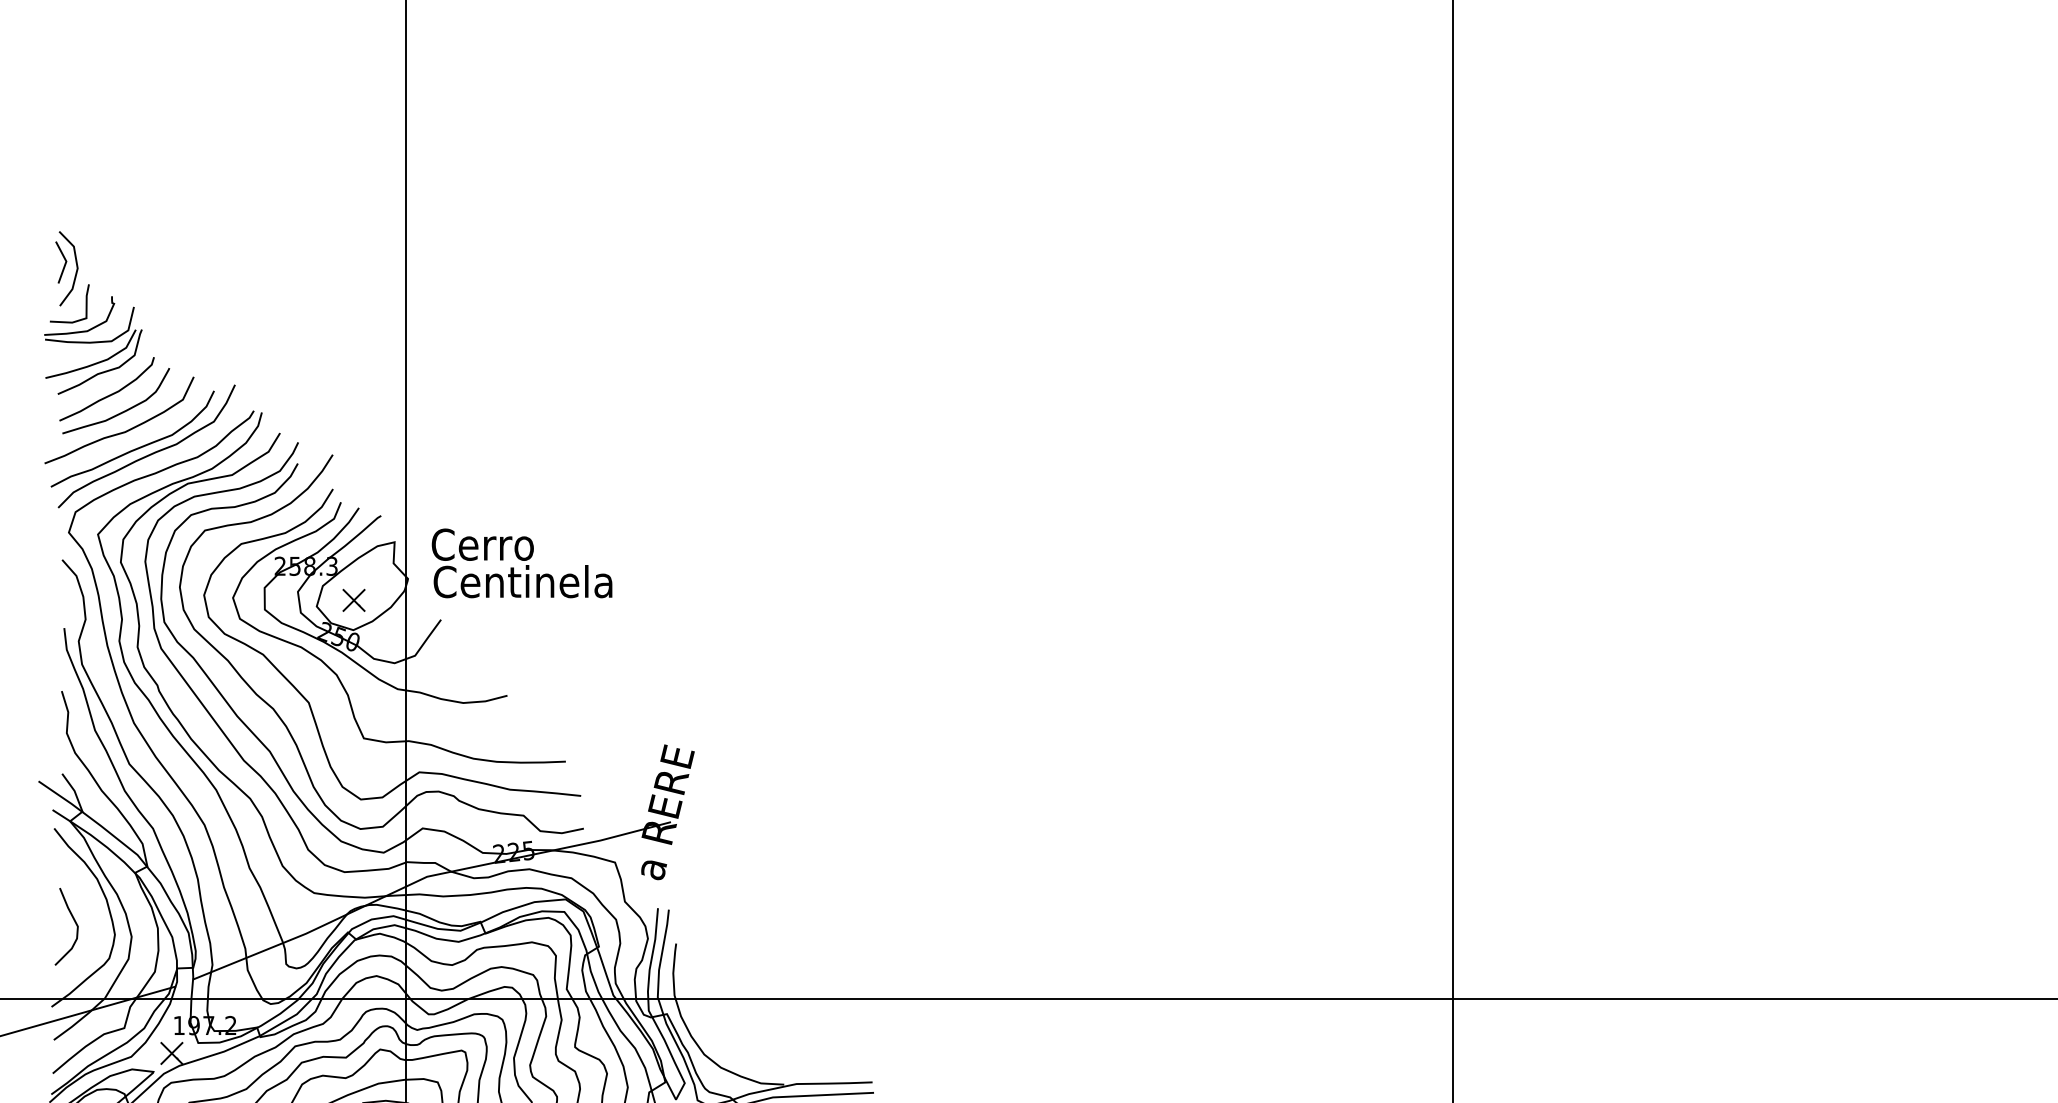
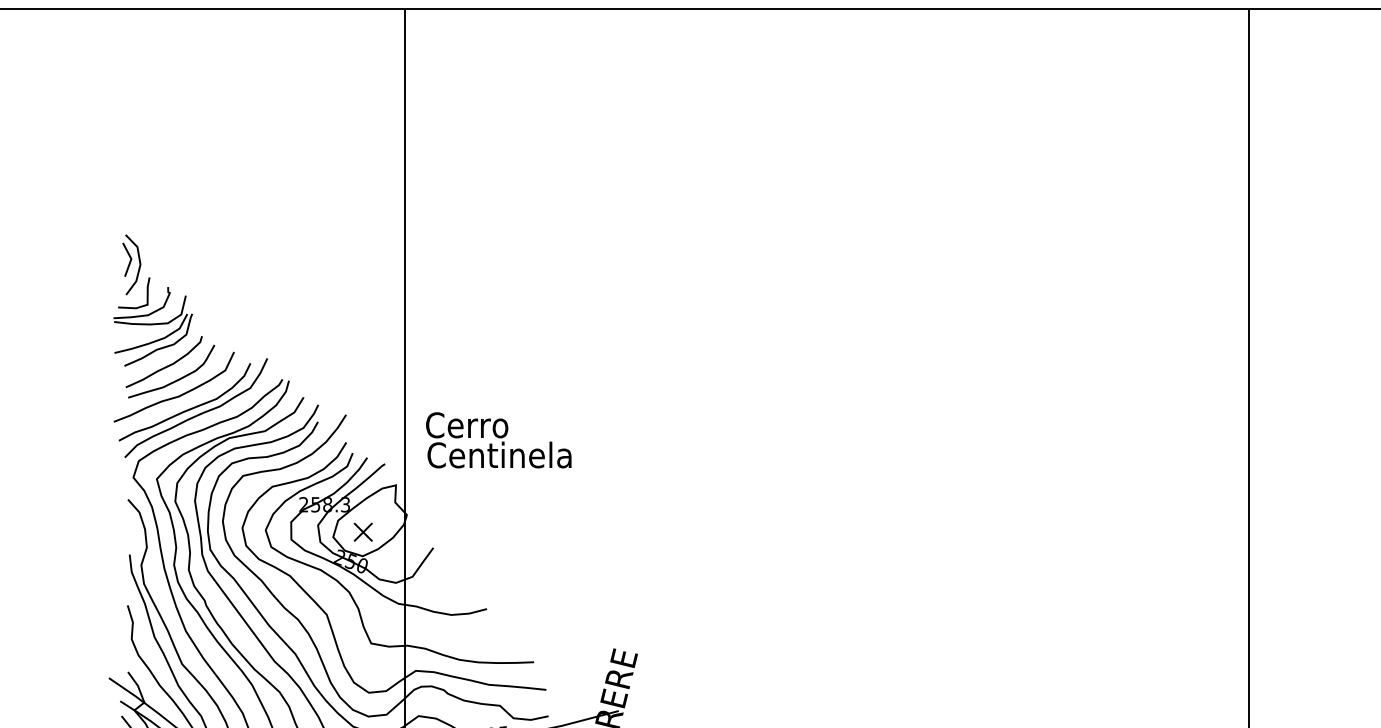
text: (521, 563) -> (498, 440), moved

